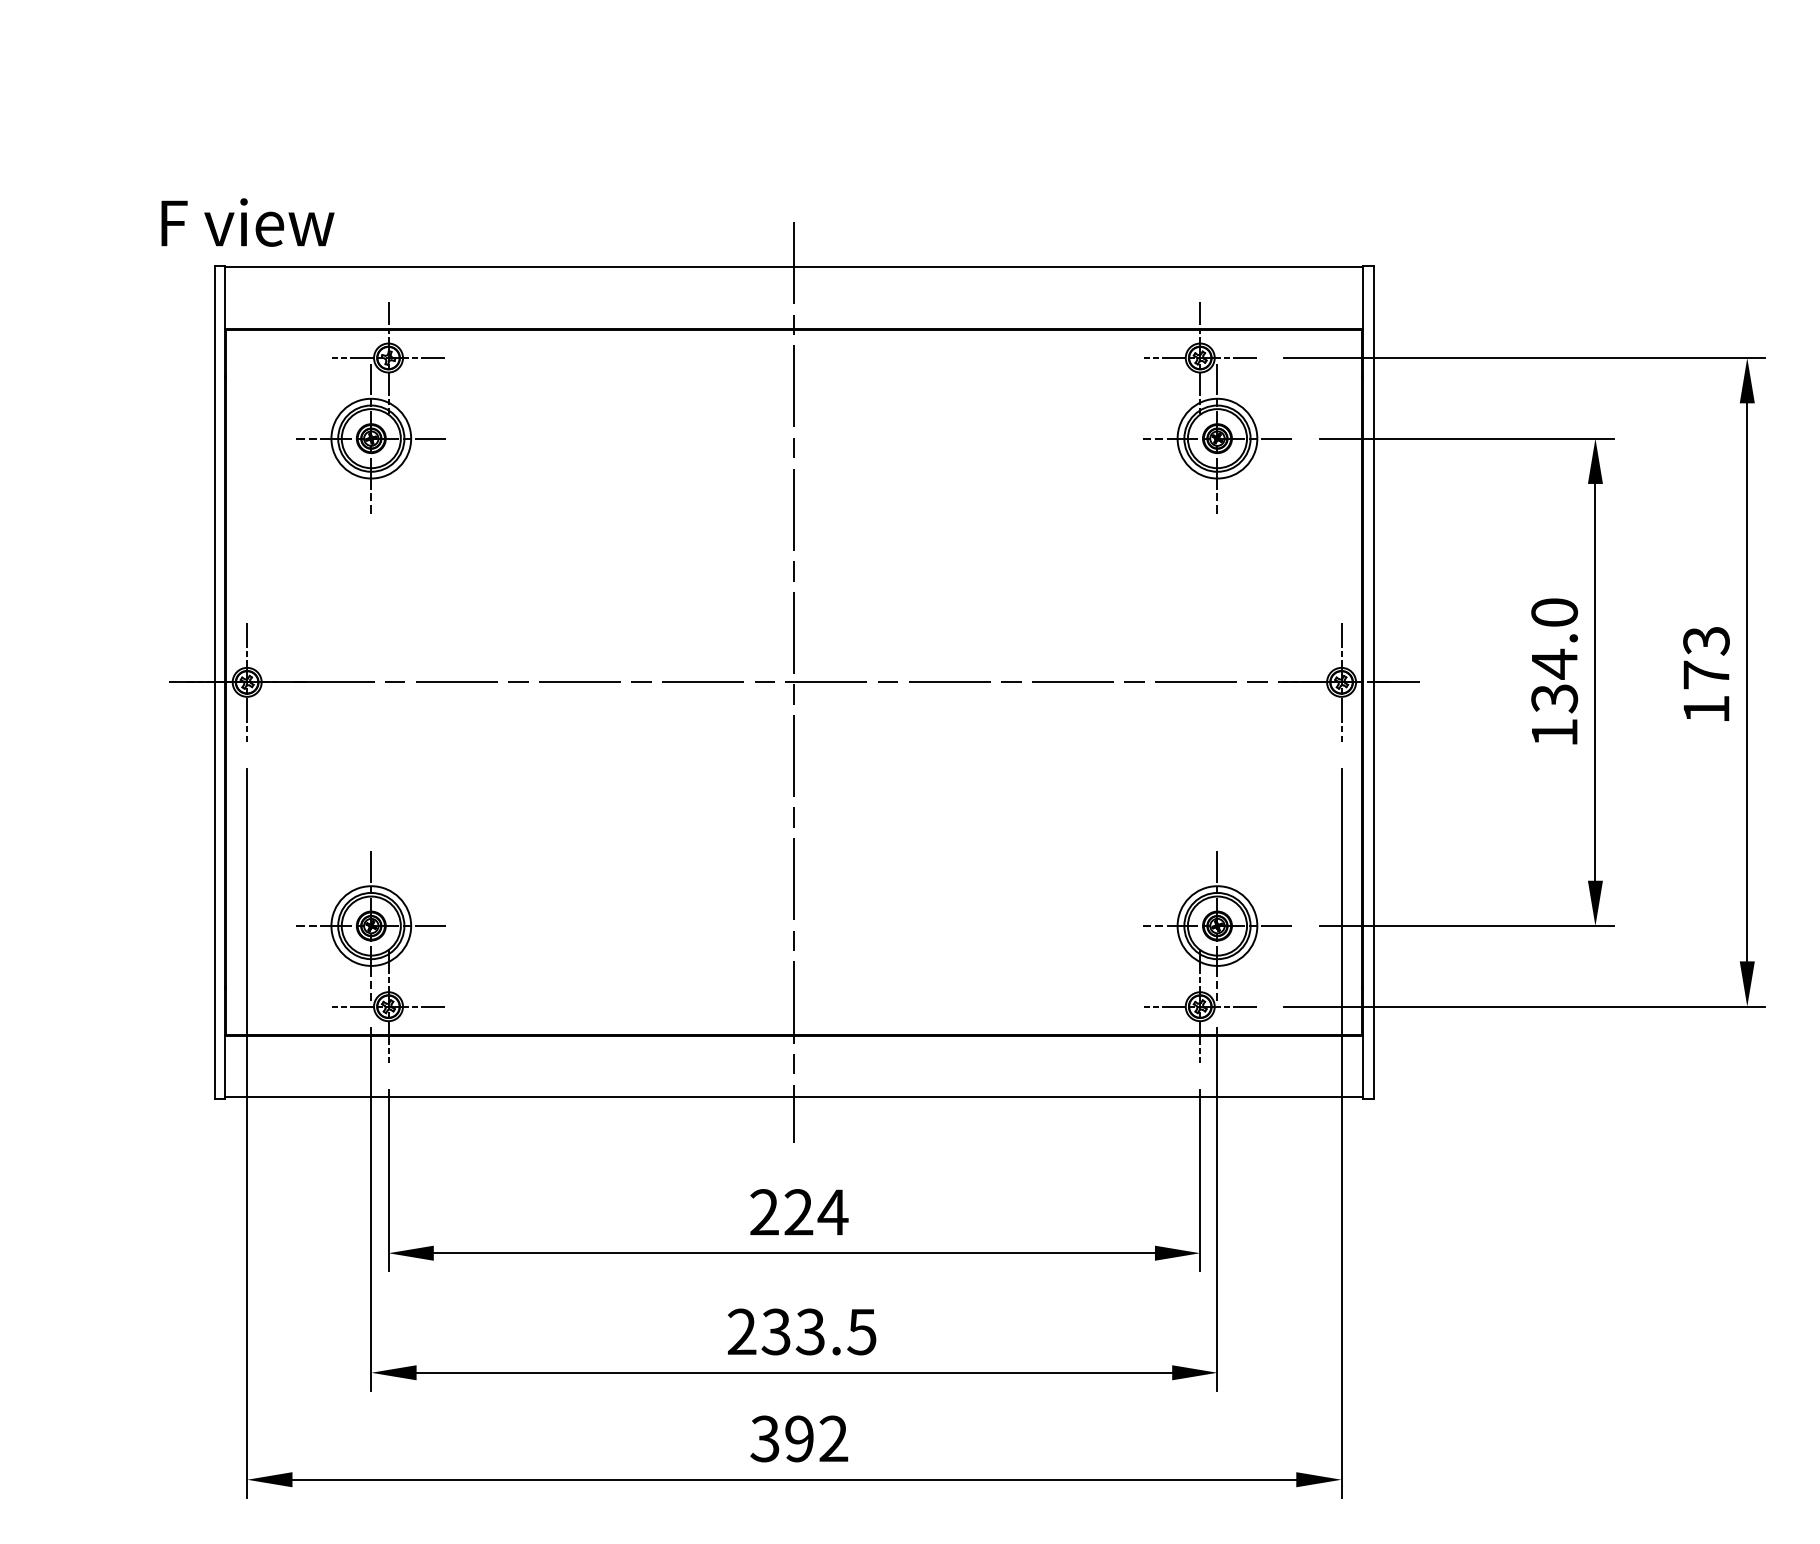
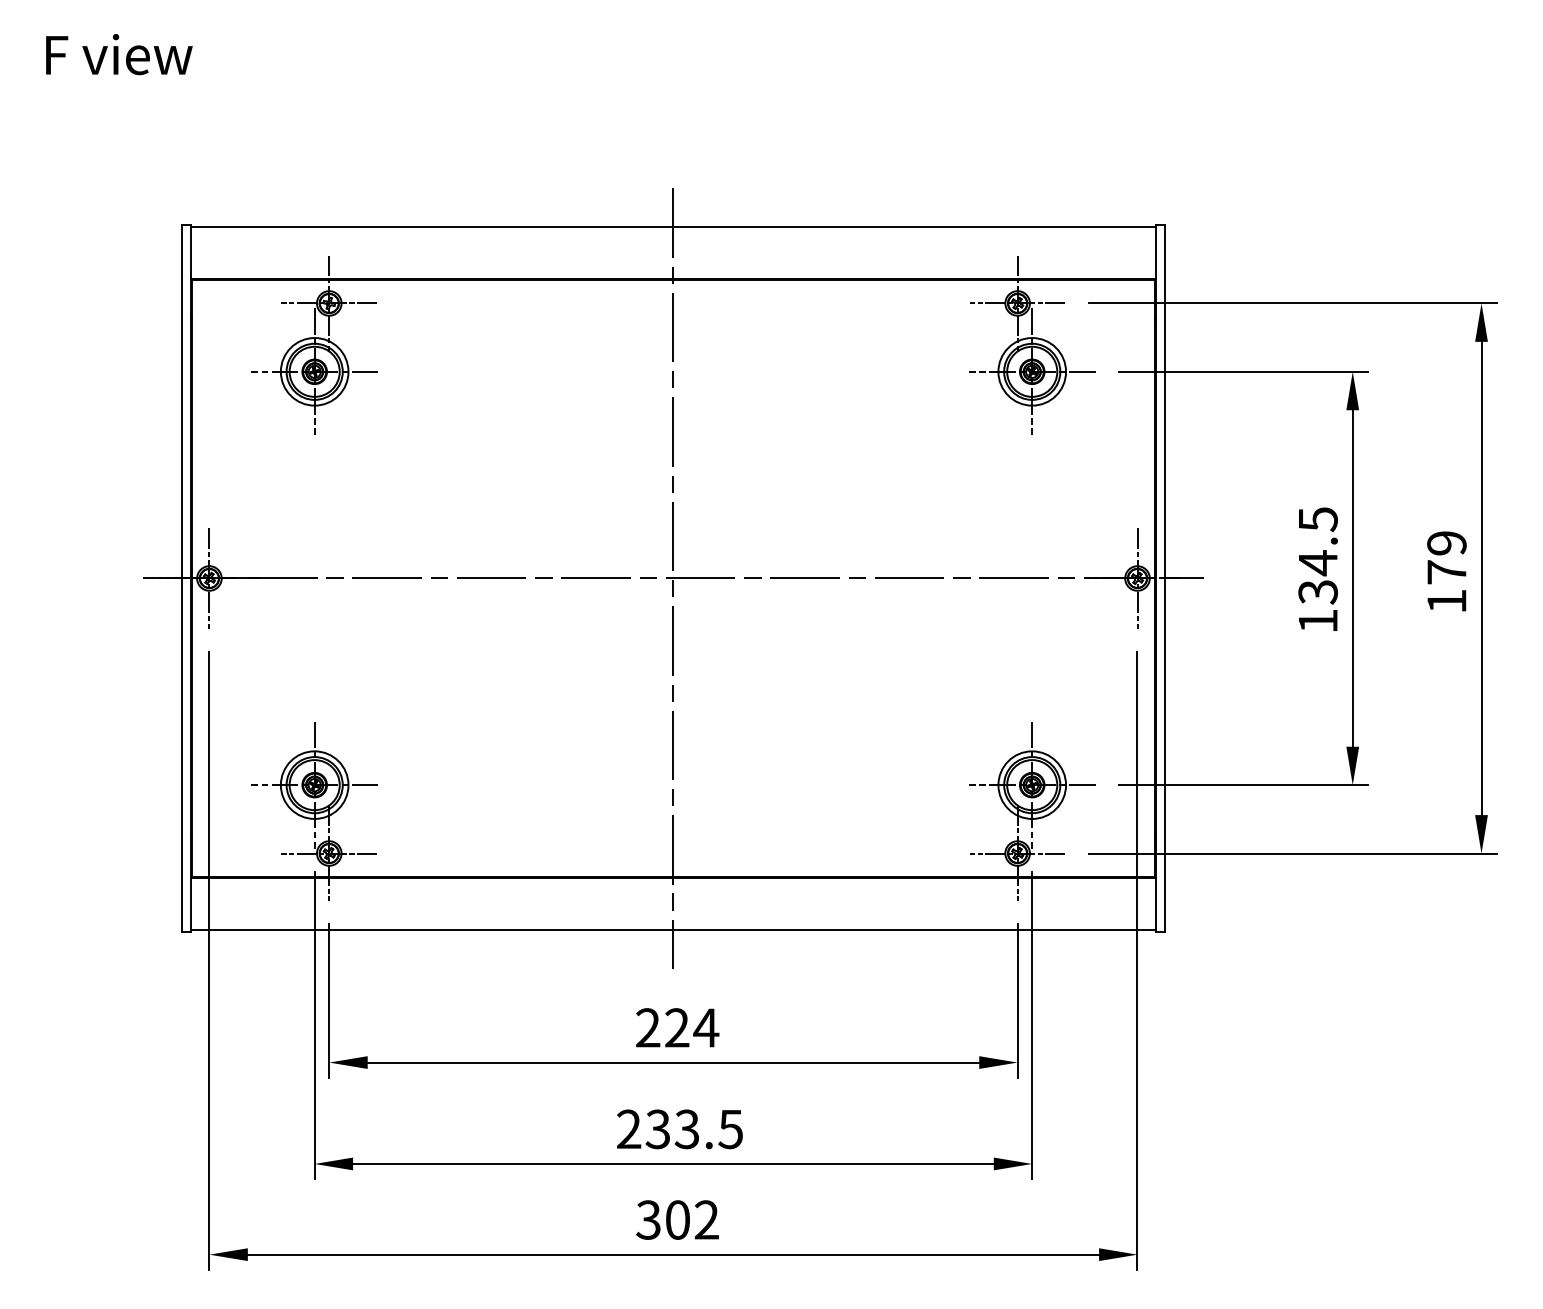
text: (247, 222) -> (118, 54), moved
text: (1554, 612) -> (1318, 519), 134.0 -> 134.5
text: (1706, 641) -> (1446, 543), 173 -> 179
text: (799, 1438) -> (677, 1219), 392 -> 302

